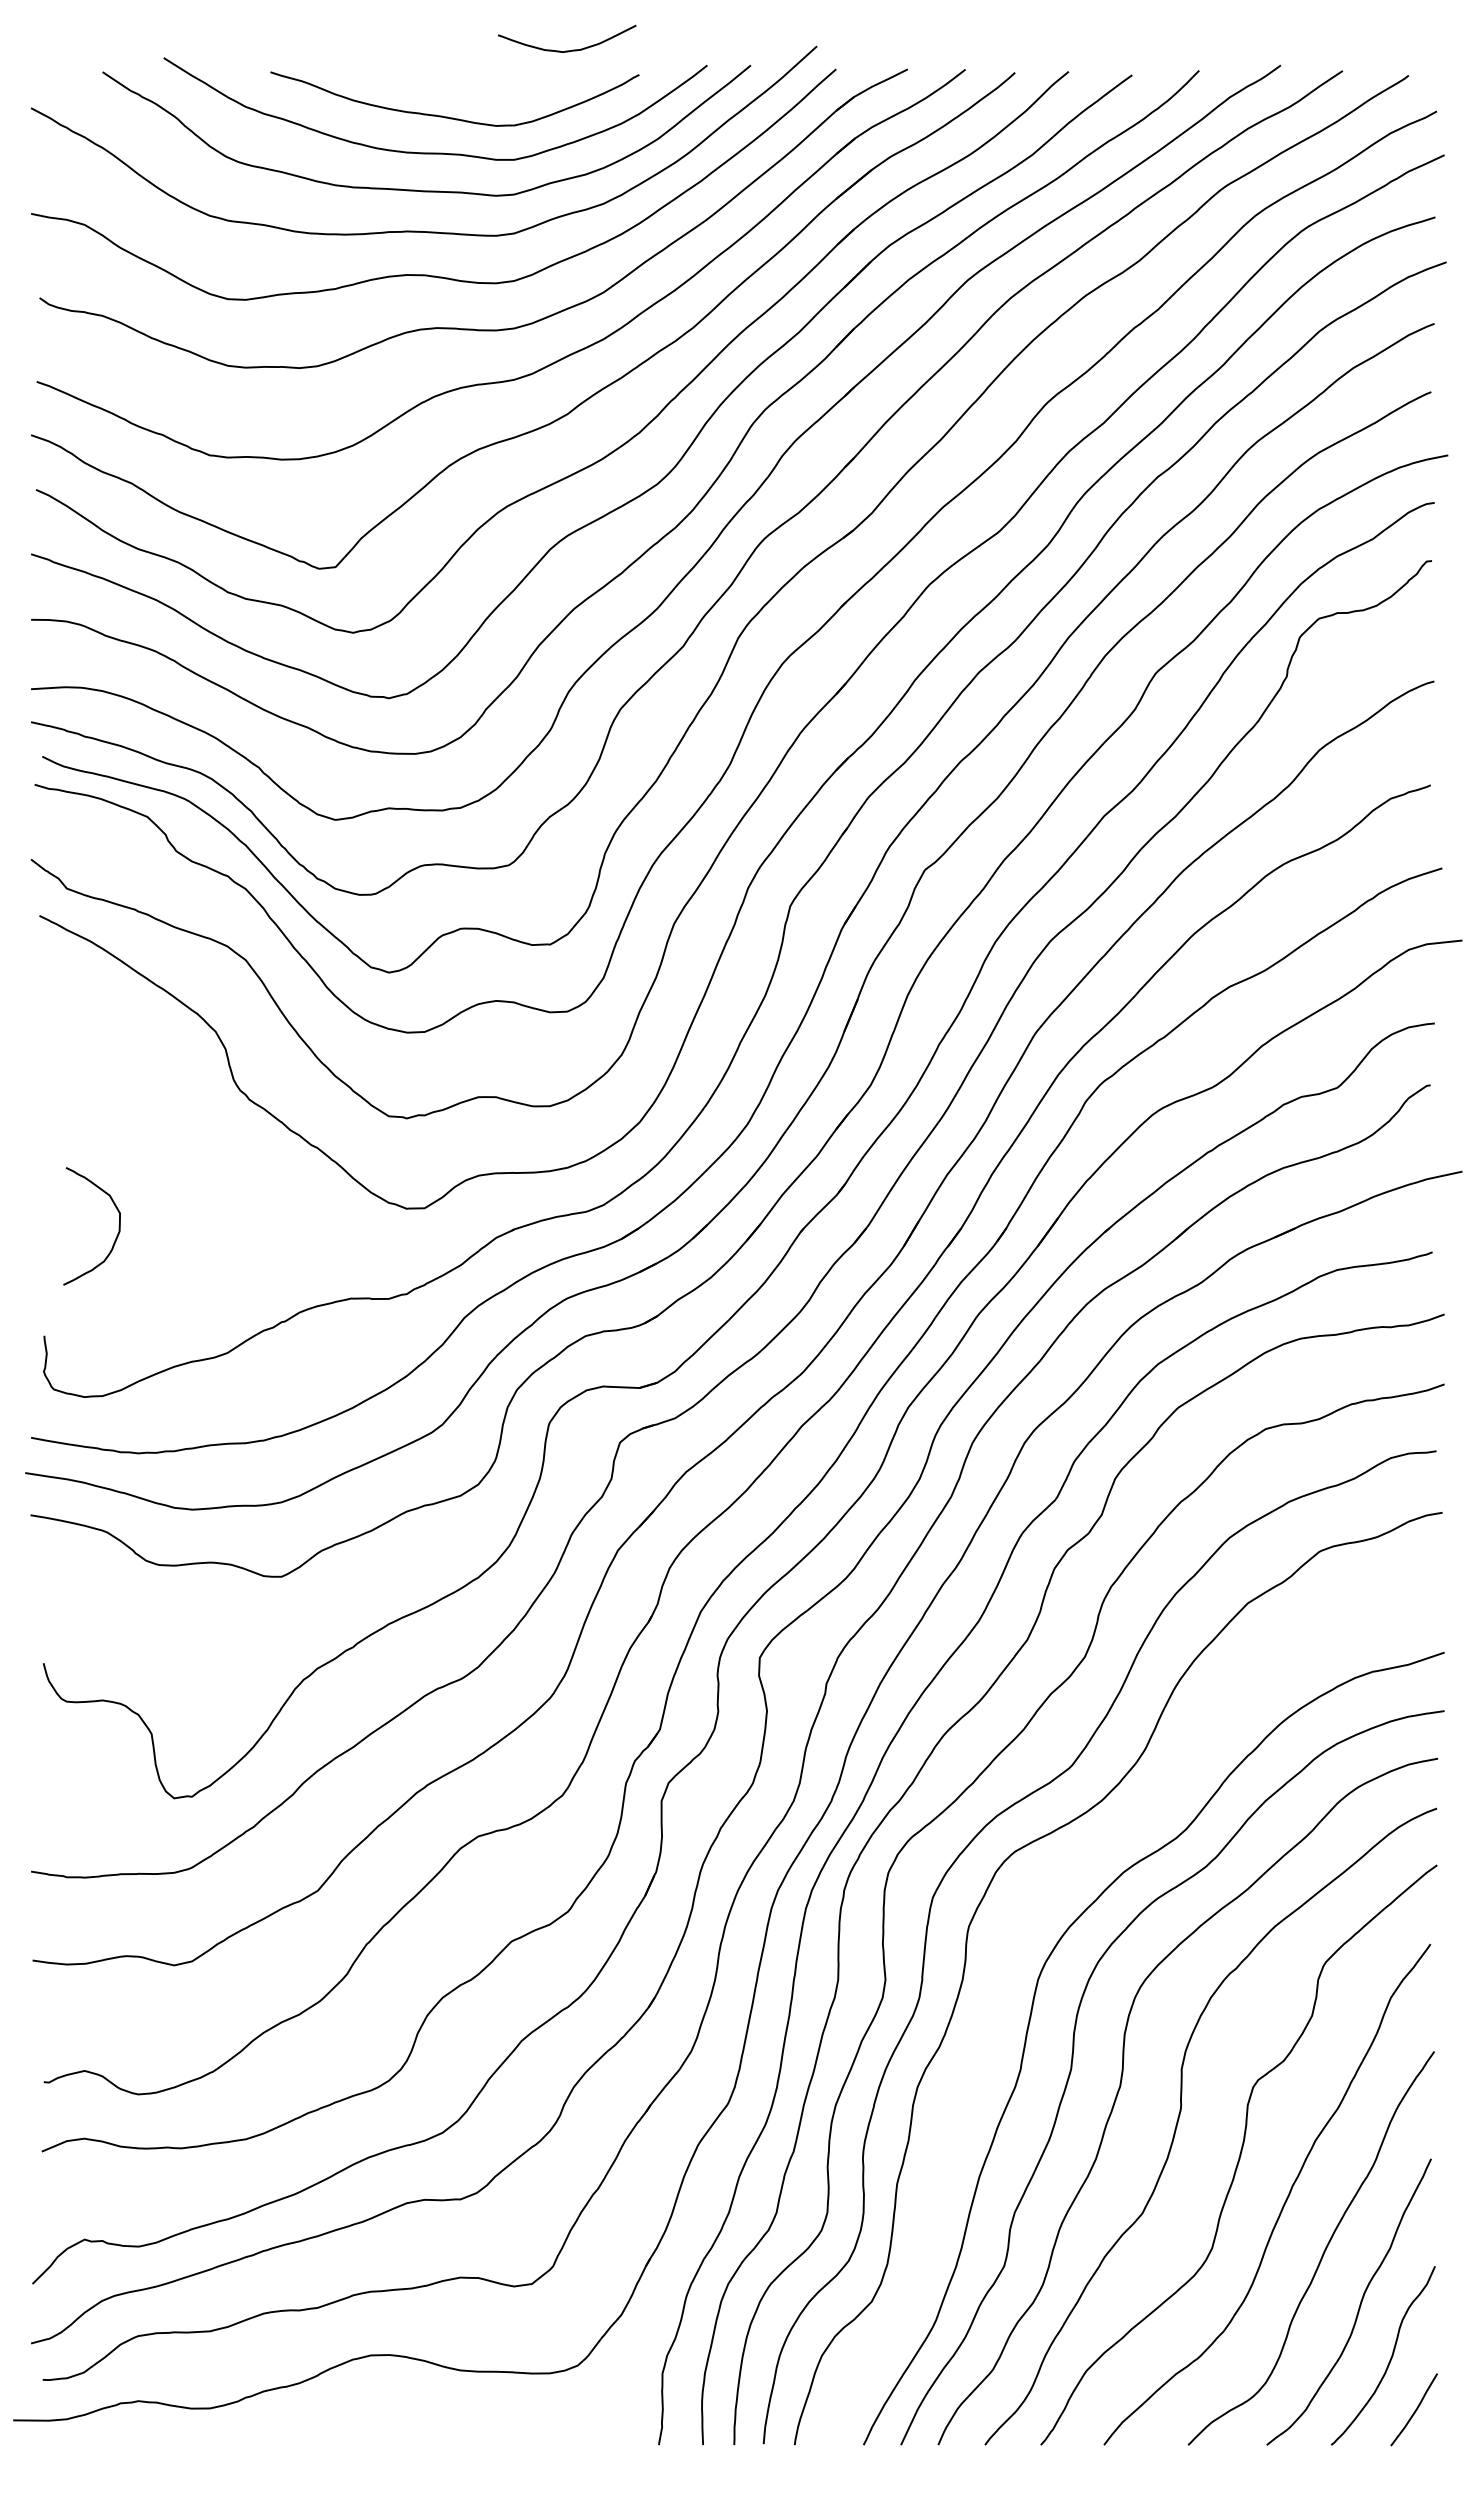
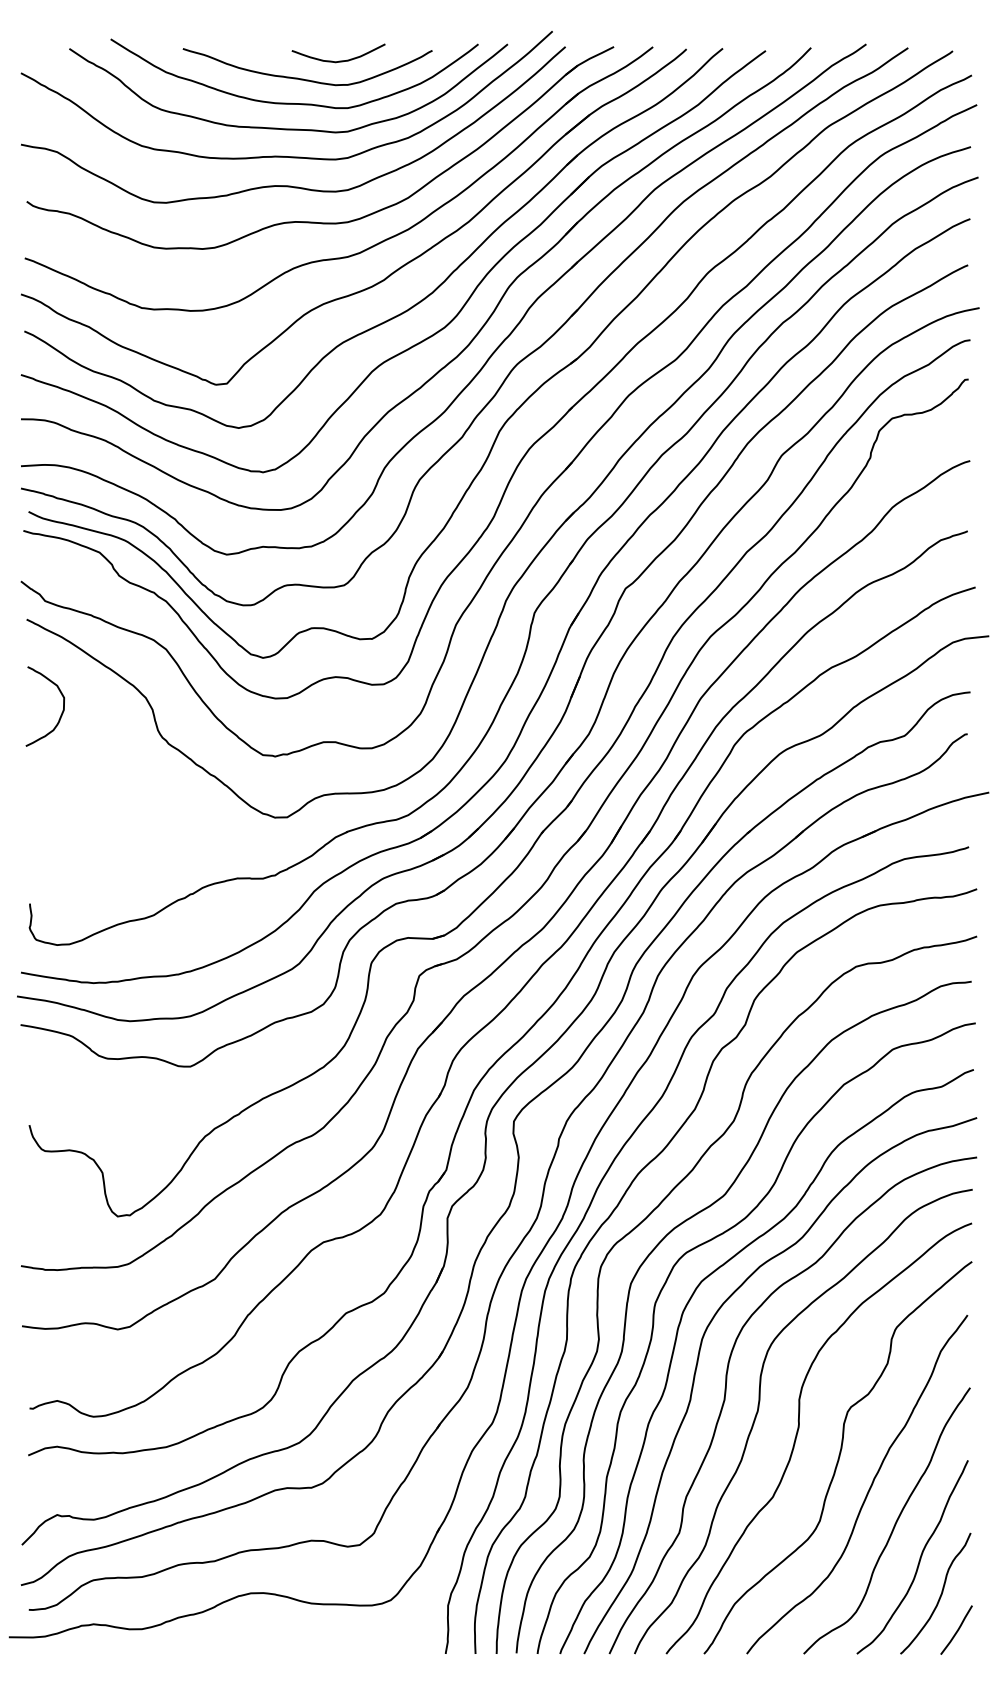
curve: (568, 49) -> (339, 60), moved
curve: (116, 1235) -> (61, 712), moved
curve: (1000, 1984) -> (676, 1342), added

